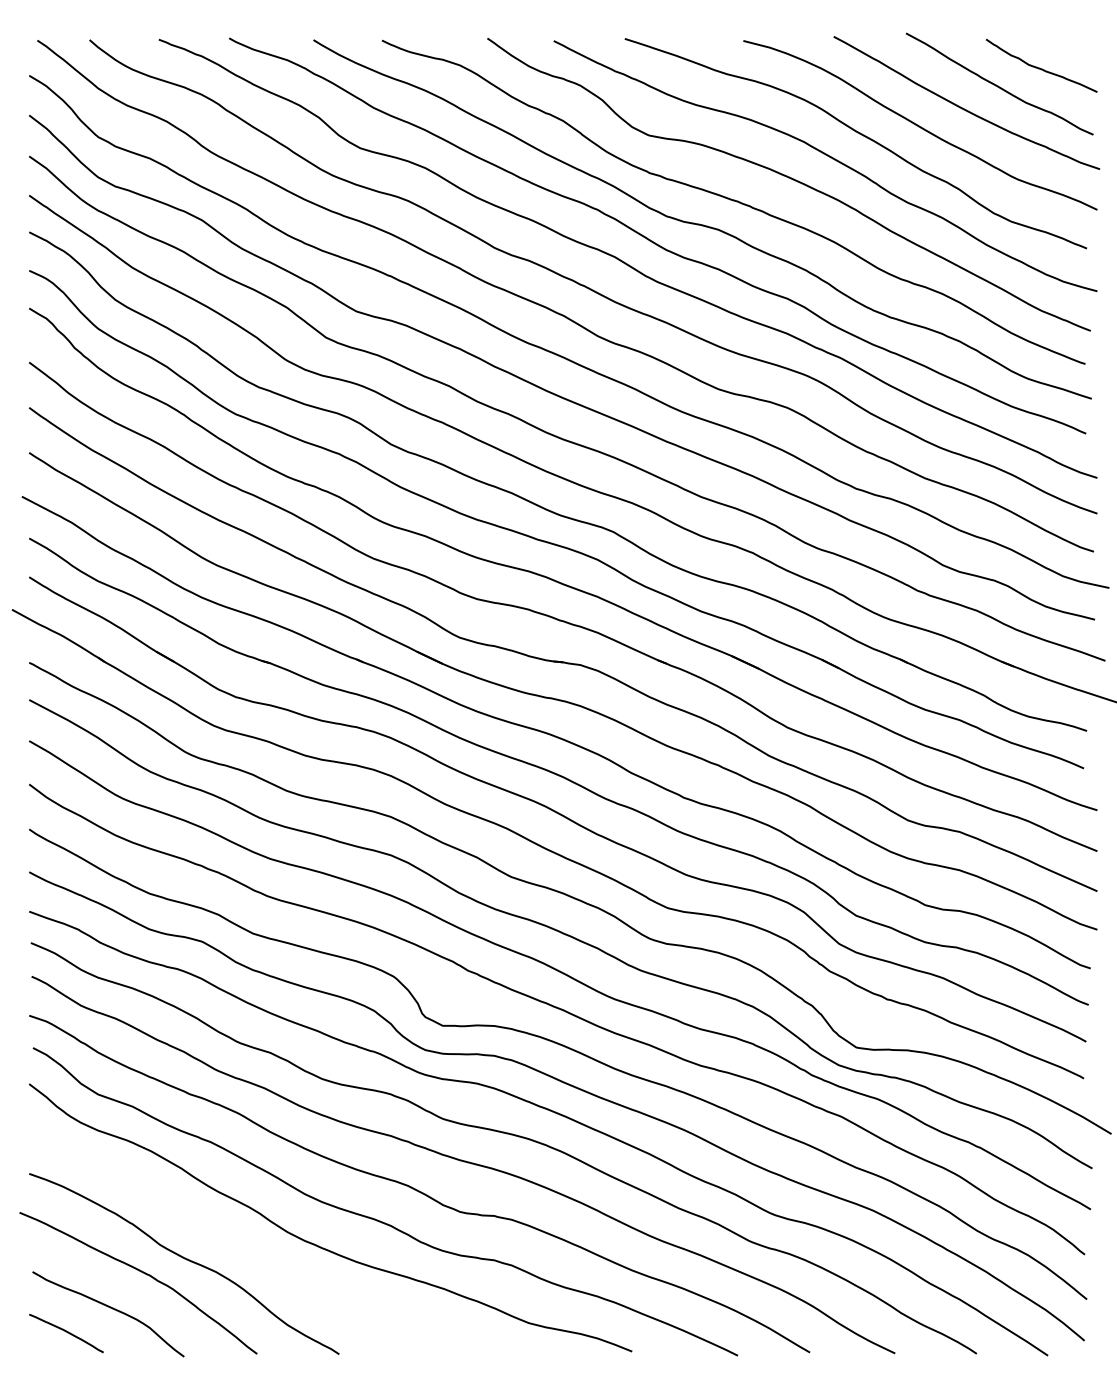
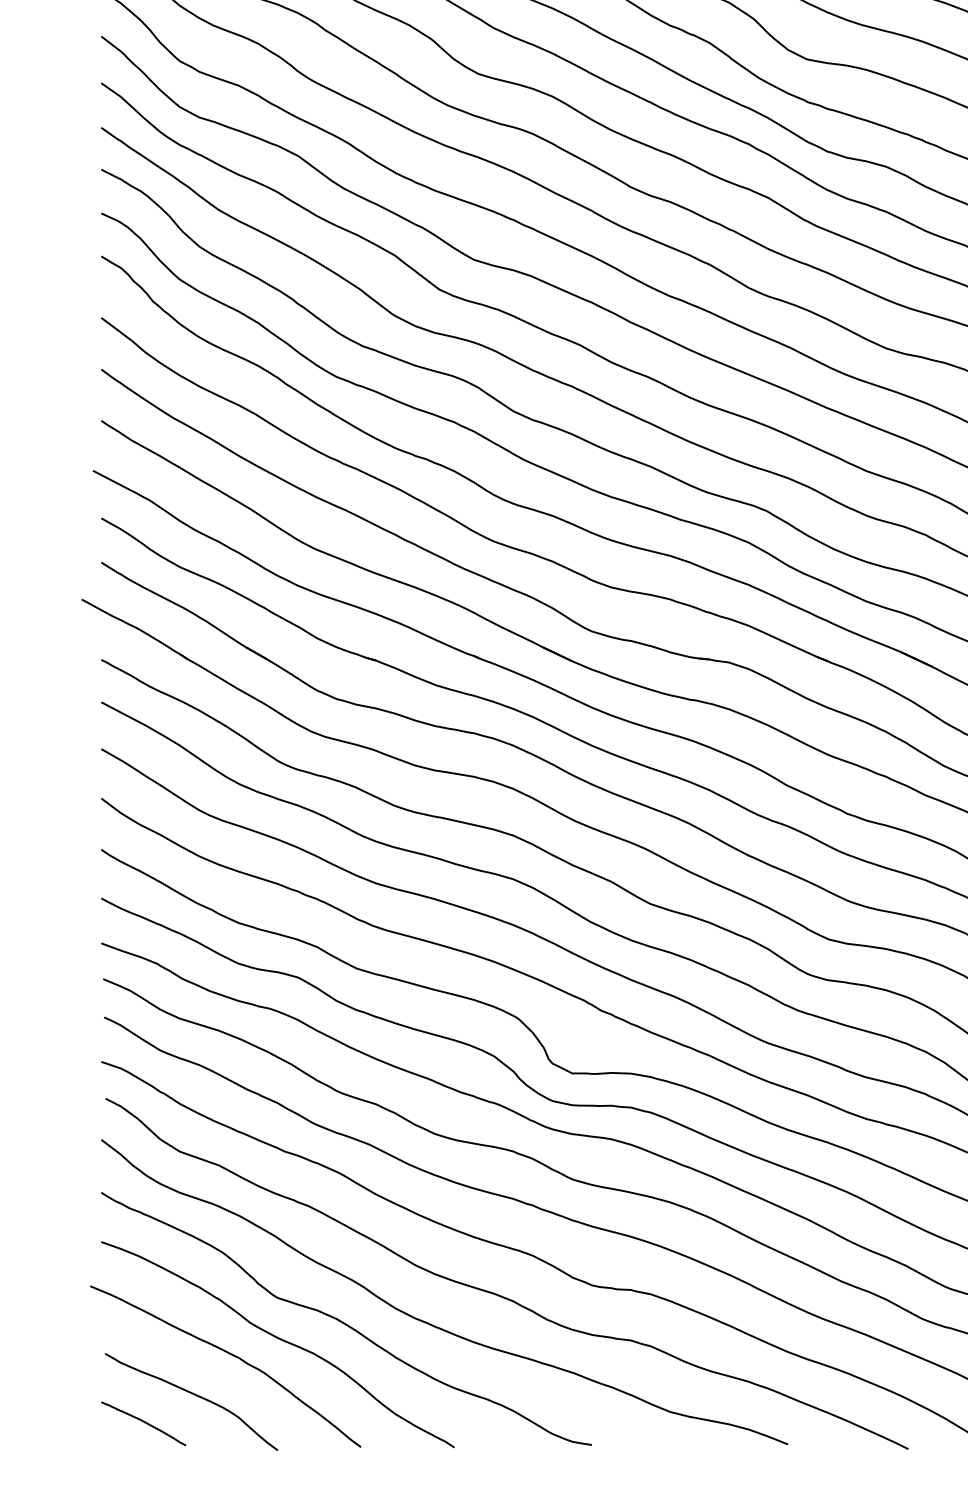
curve: (243, 1244) -> (345, 1322), added

